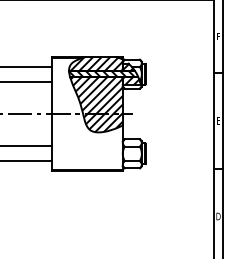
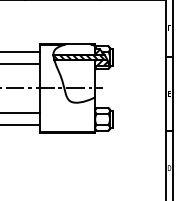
hatch: (96, 63) -> (74, 49), removed
hatch: (96, 104) -> (74, 81), removed

